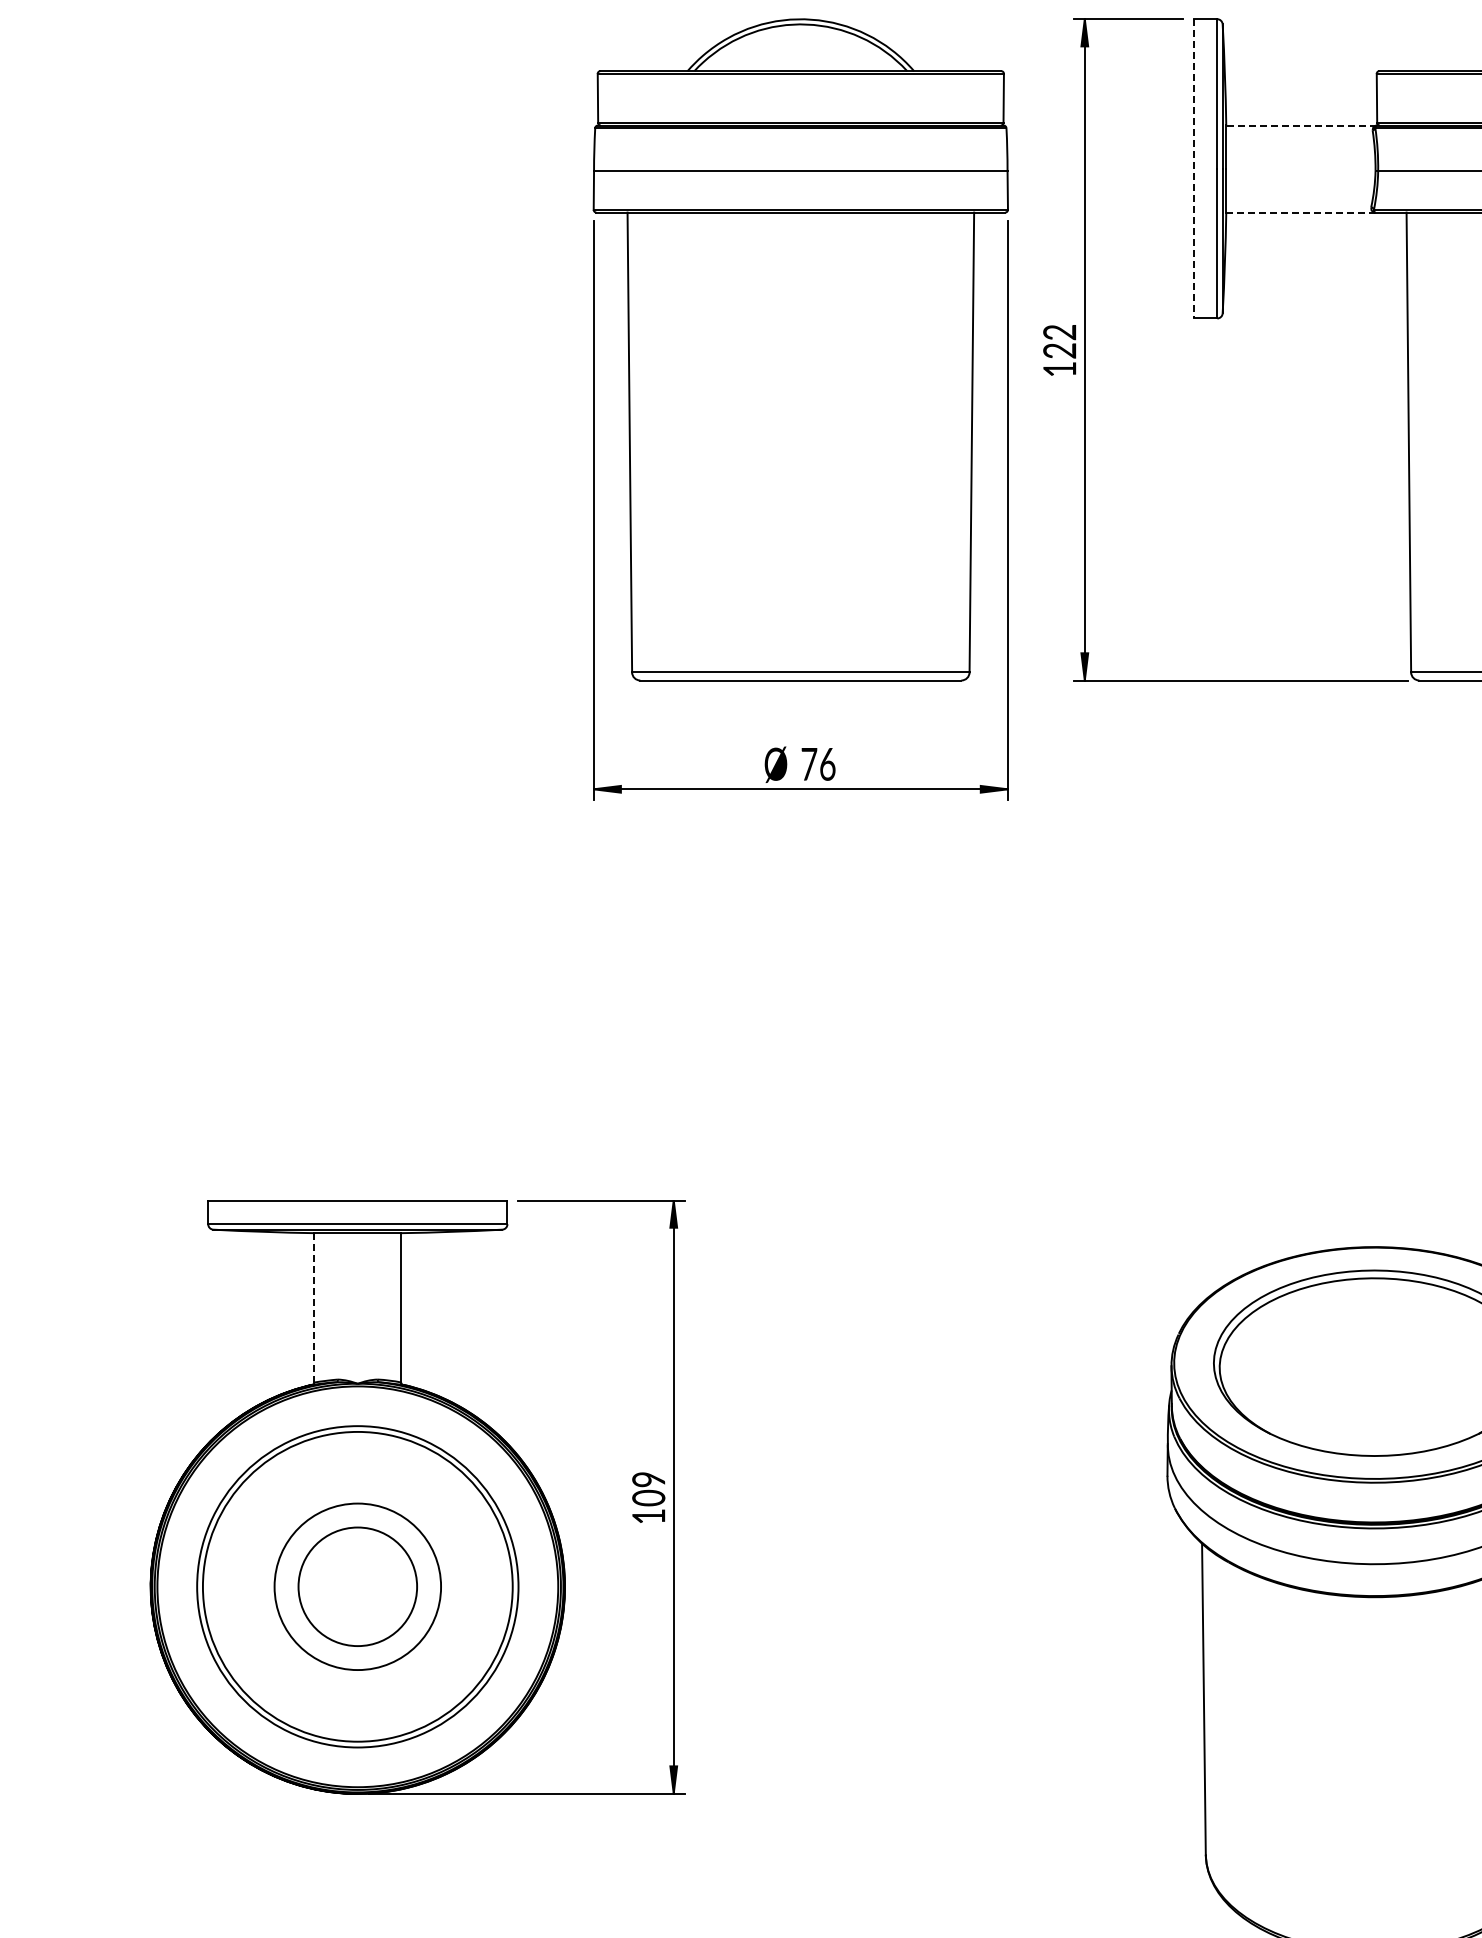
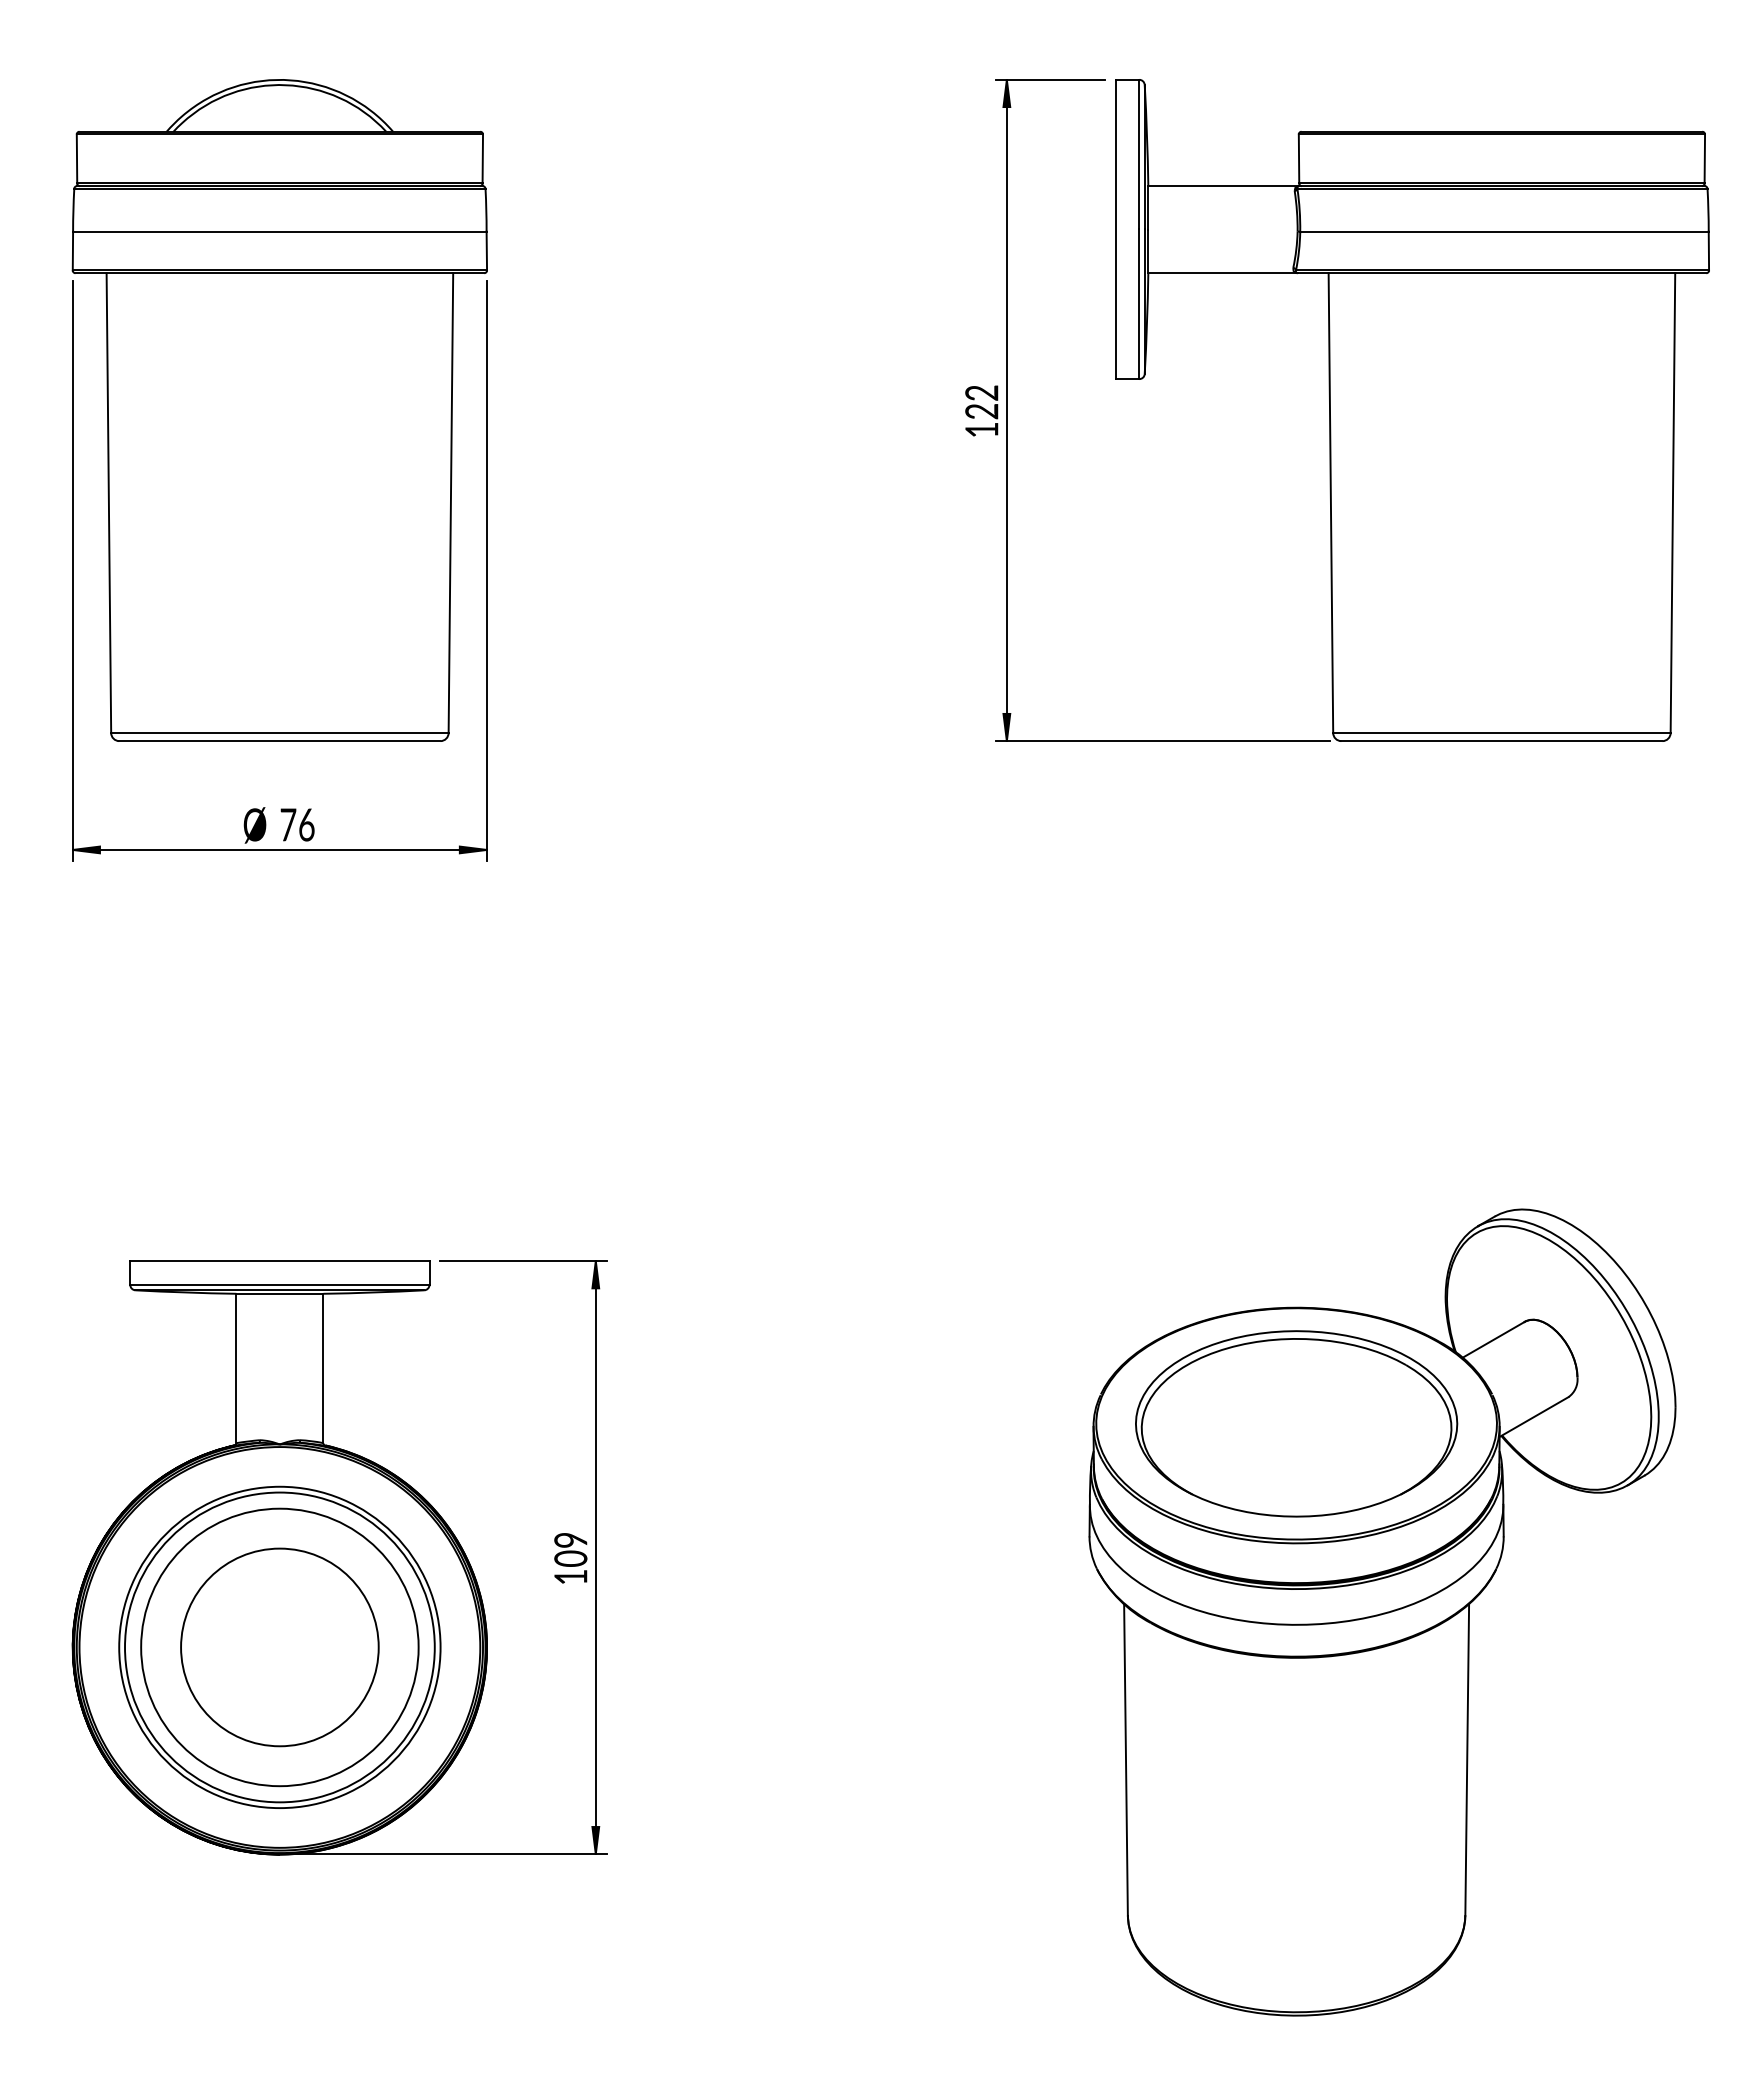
line: (1301, 125) -> (1223, 186), dashed -> solid
line: (1193, 168) -> (1115, 229), dashed -> solid
line: (1300, 212) -> (1222, 273), dashed -> solid
part: (800, 409) -> (279, 470), moved
line: (314, 1307) -> (236, 1368), dashed -> solid
circle: (357, 1586) -> (279, 1647), size x1.67
circle: (357, 1586) -> (279, 1647), size x1.67

